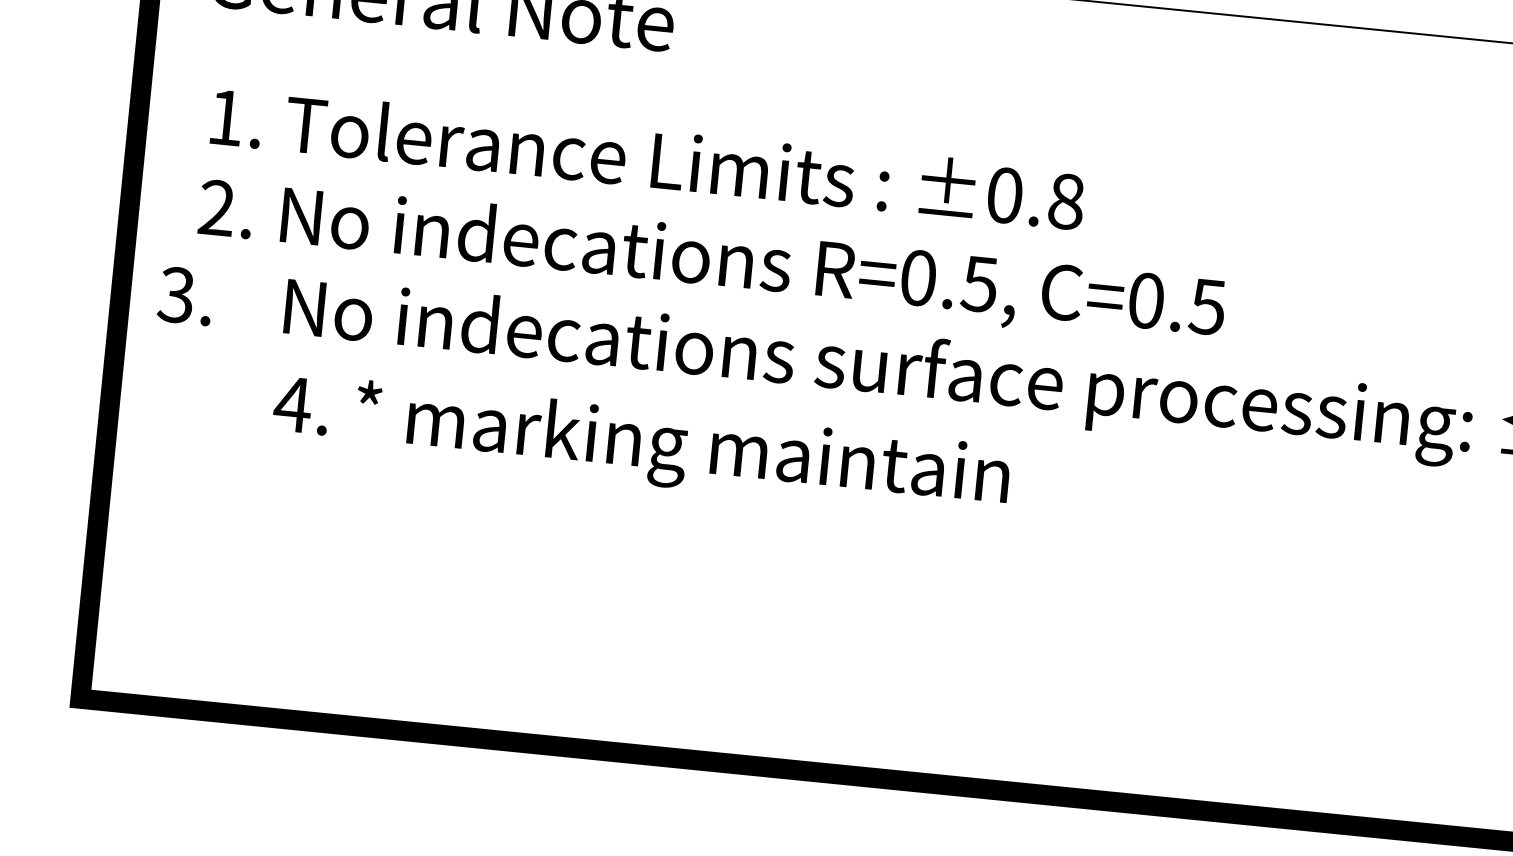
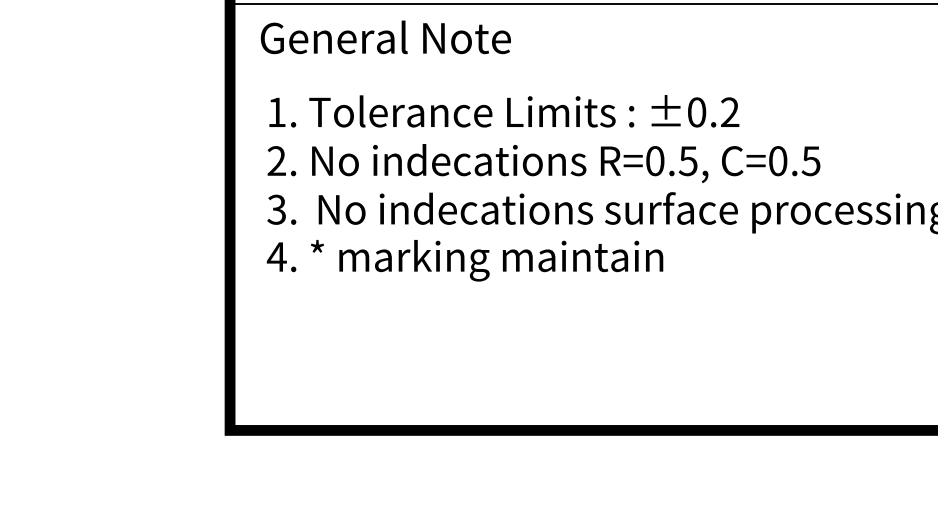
text: (1067, 201) -> (730, 112), ±0.8 -> ±0.2
text: (185, 295) -> (281, 209), moved
text: (640, 445) -> (464, 260), moved

